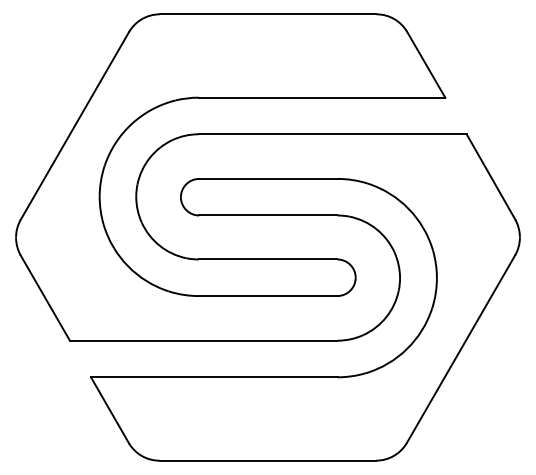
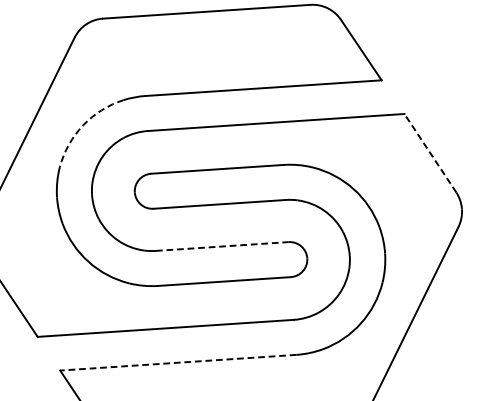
arc: (131, 124) -> (82, 125), solid -> dashed
line: (490, 176) -> (429, 152), solid -> dashed
line: (268, 259) -> (222, 246), solid -> dashed
line: (213, 377) -> (177, 362), solid -> dashed

